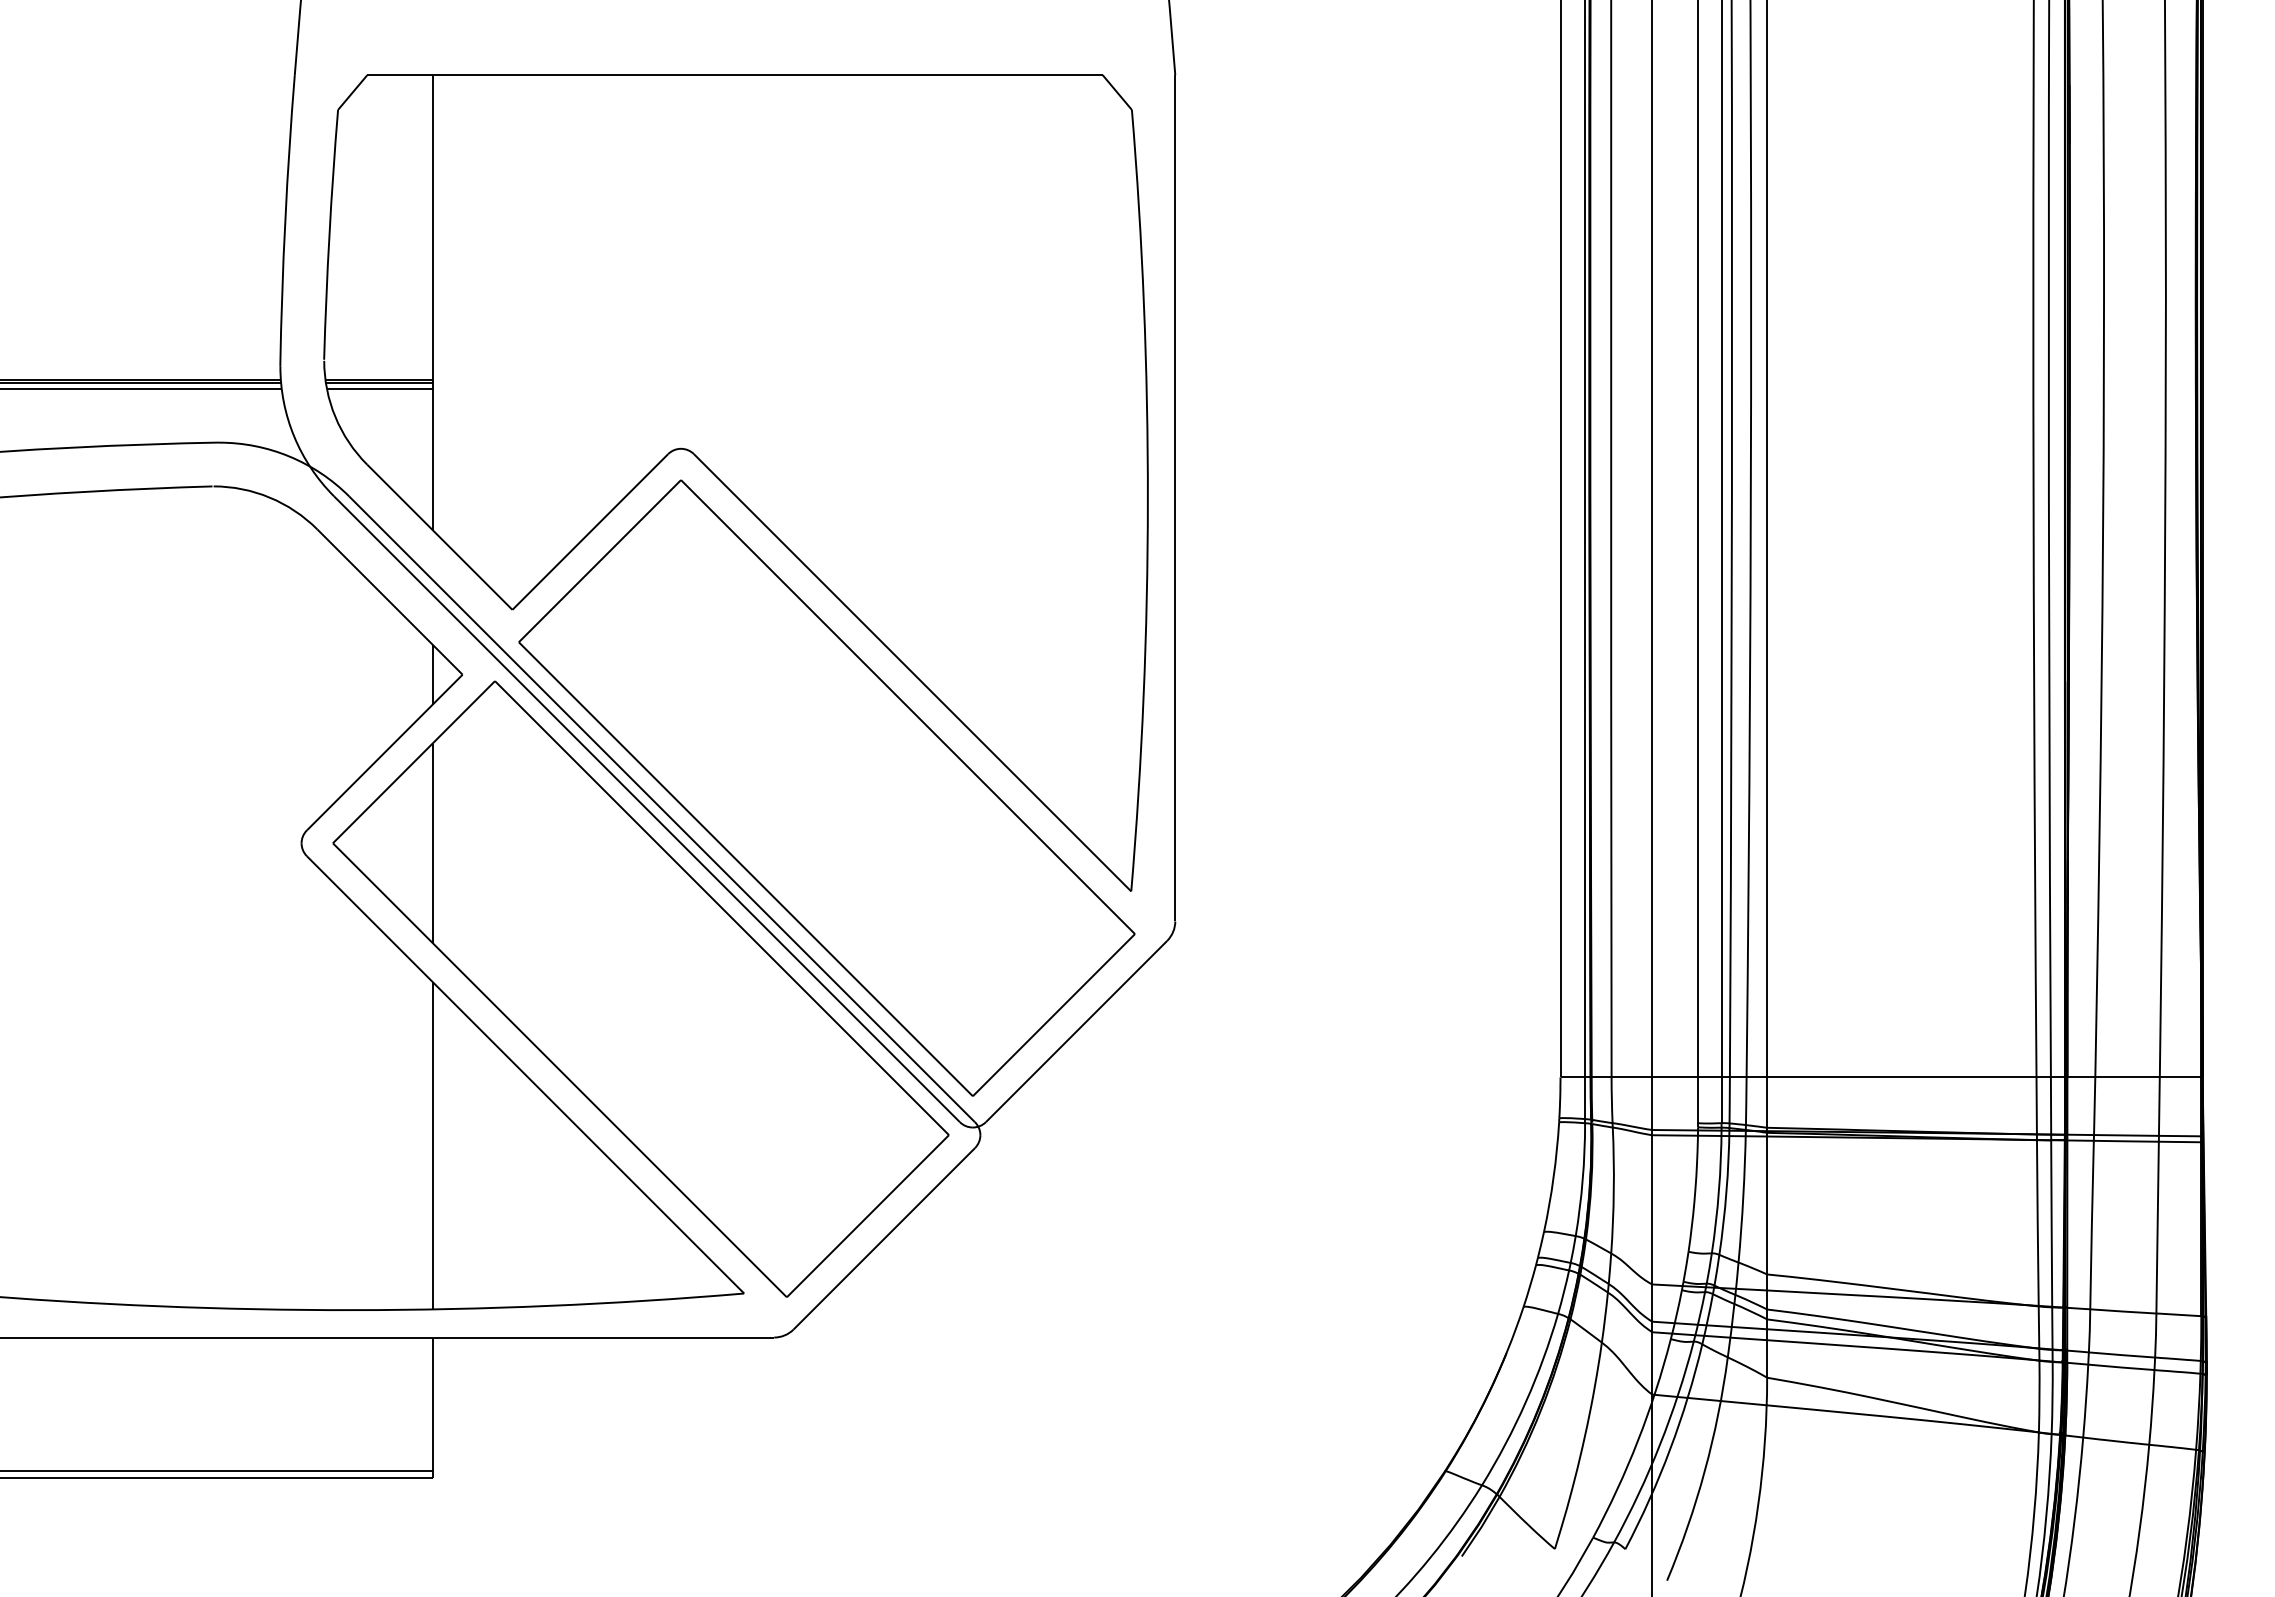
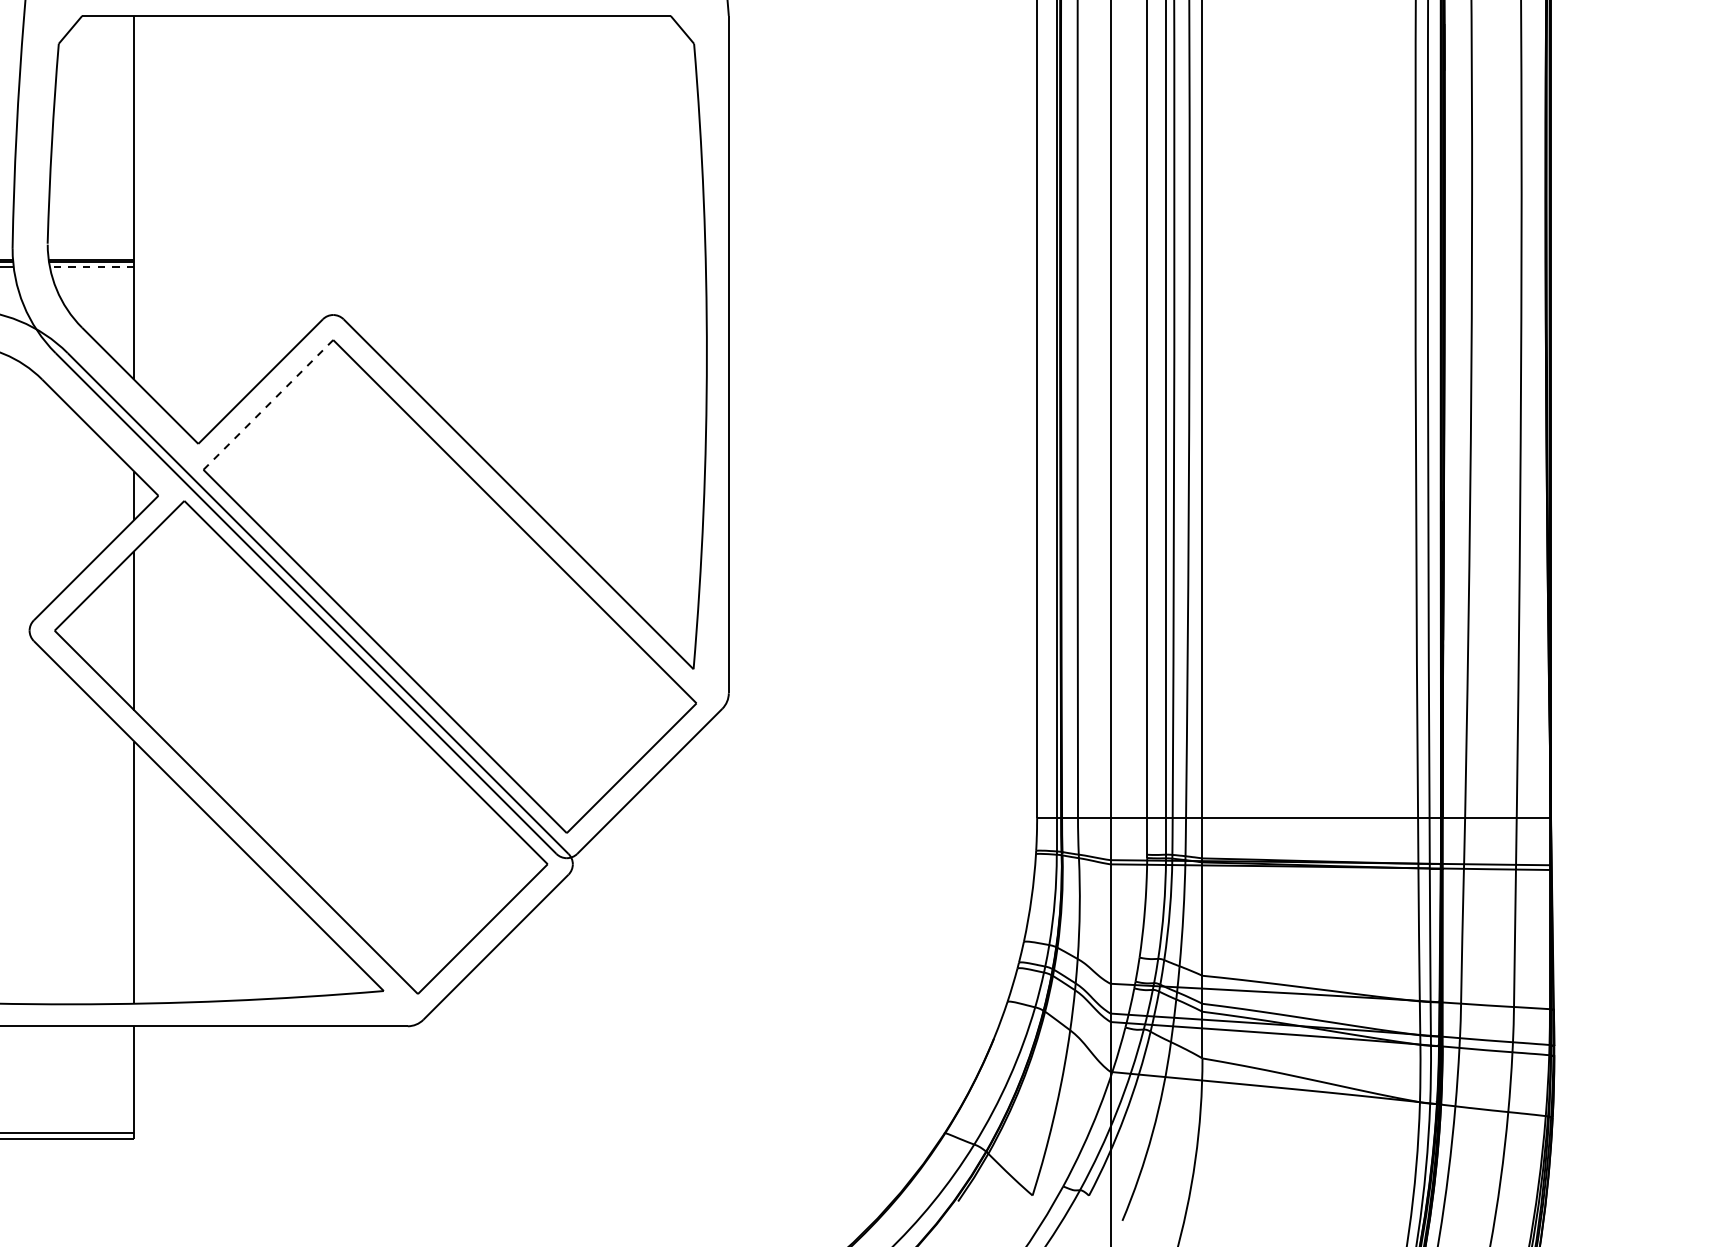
line: (379, 389) -> (91, 267), solid -> dashed
line: (599, 561) -> (268, 405), solid -> dashed

